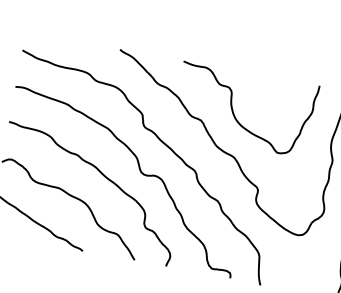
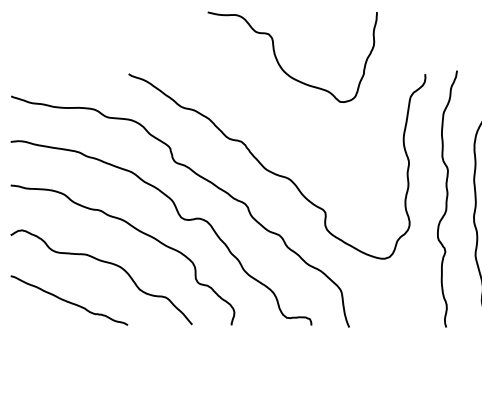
curve: (234, 113) -> (280, 64), moved

